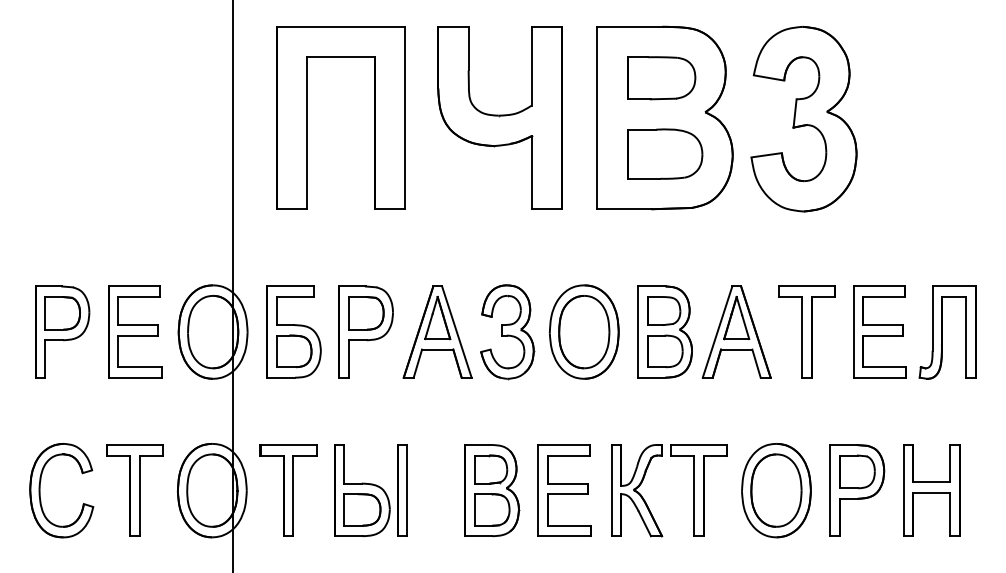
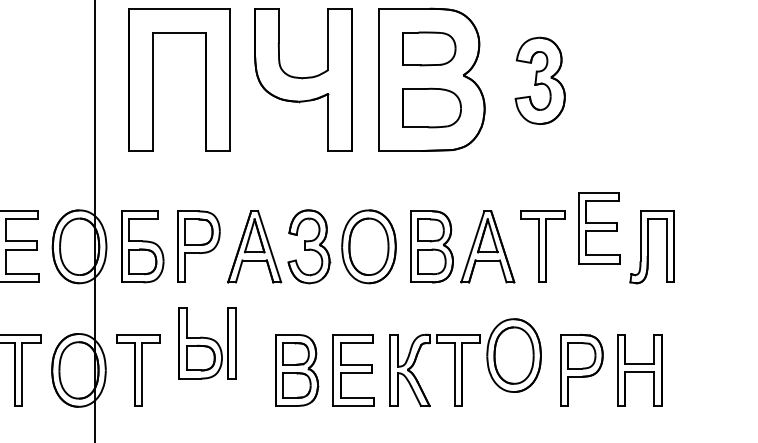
part: (803, 119) -> (539, 81), size x0.6
part: (879, 331) -> (599, 227), moved
part: (370, 490) -> (206, 343), moved
part: (776, 490) -> (514, 355), moved

